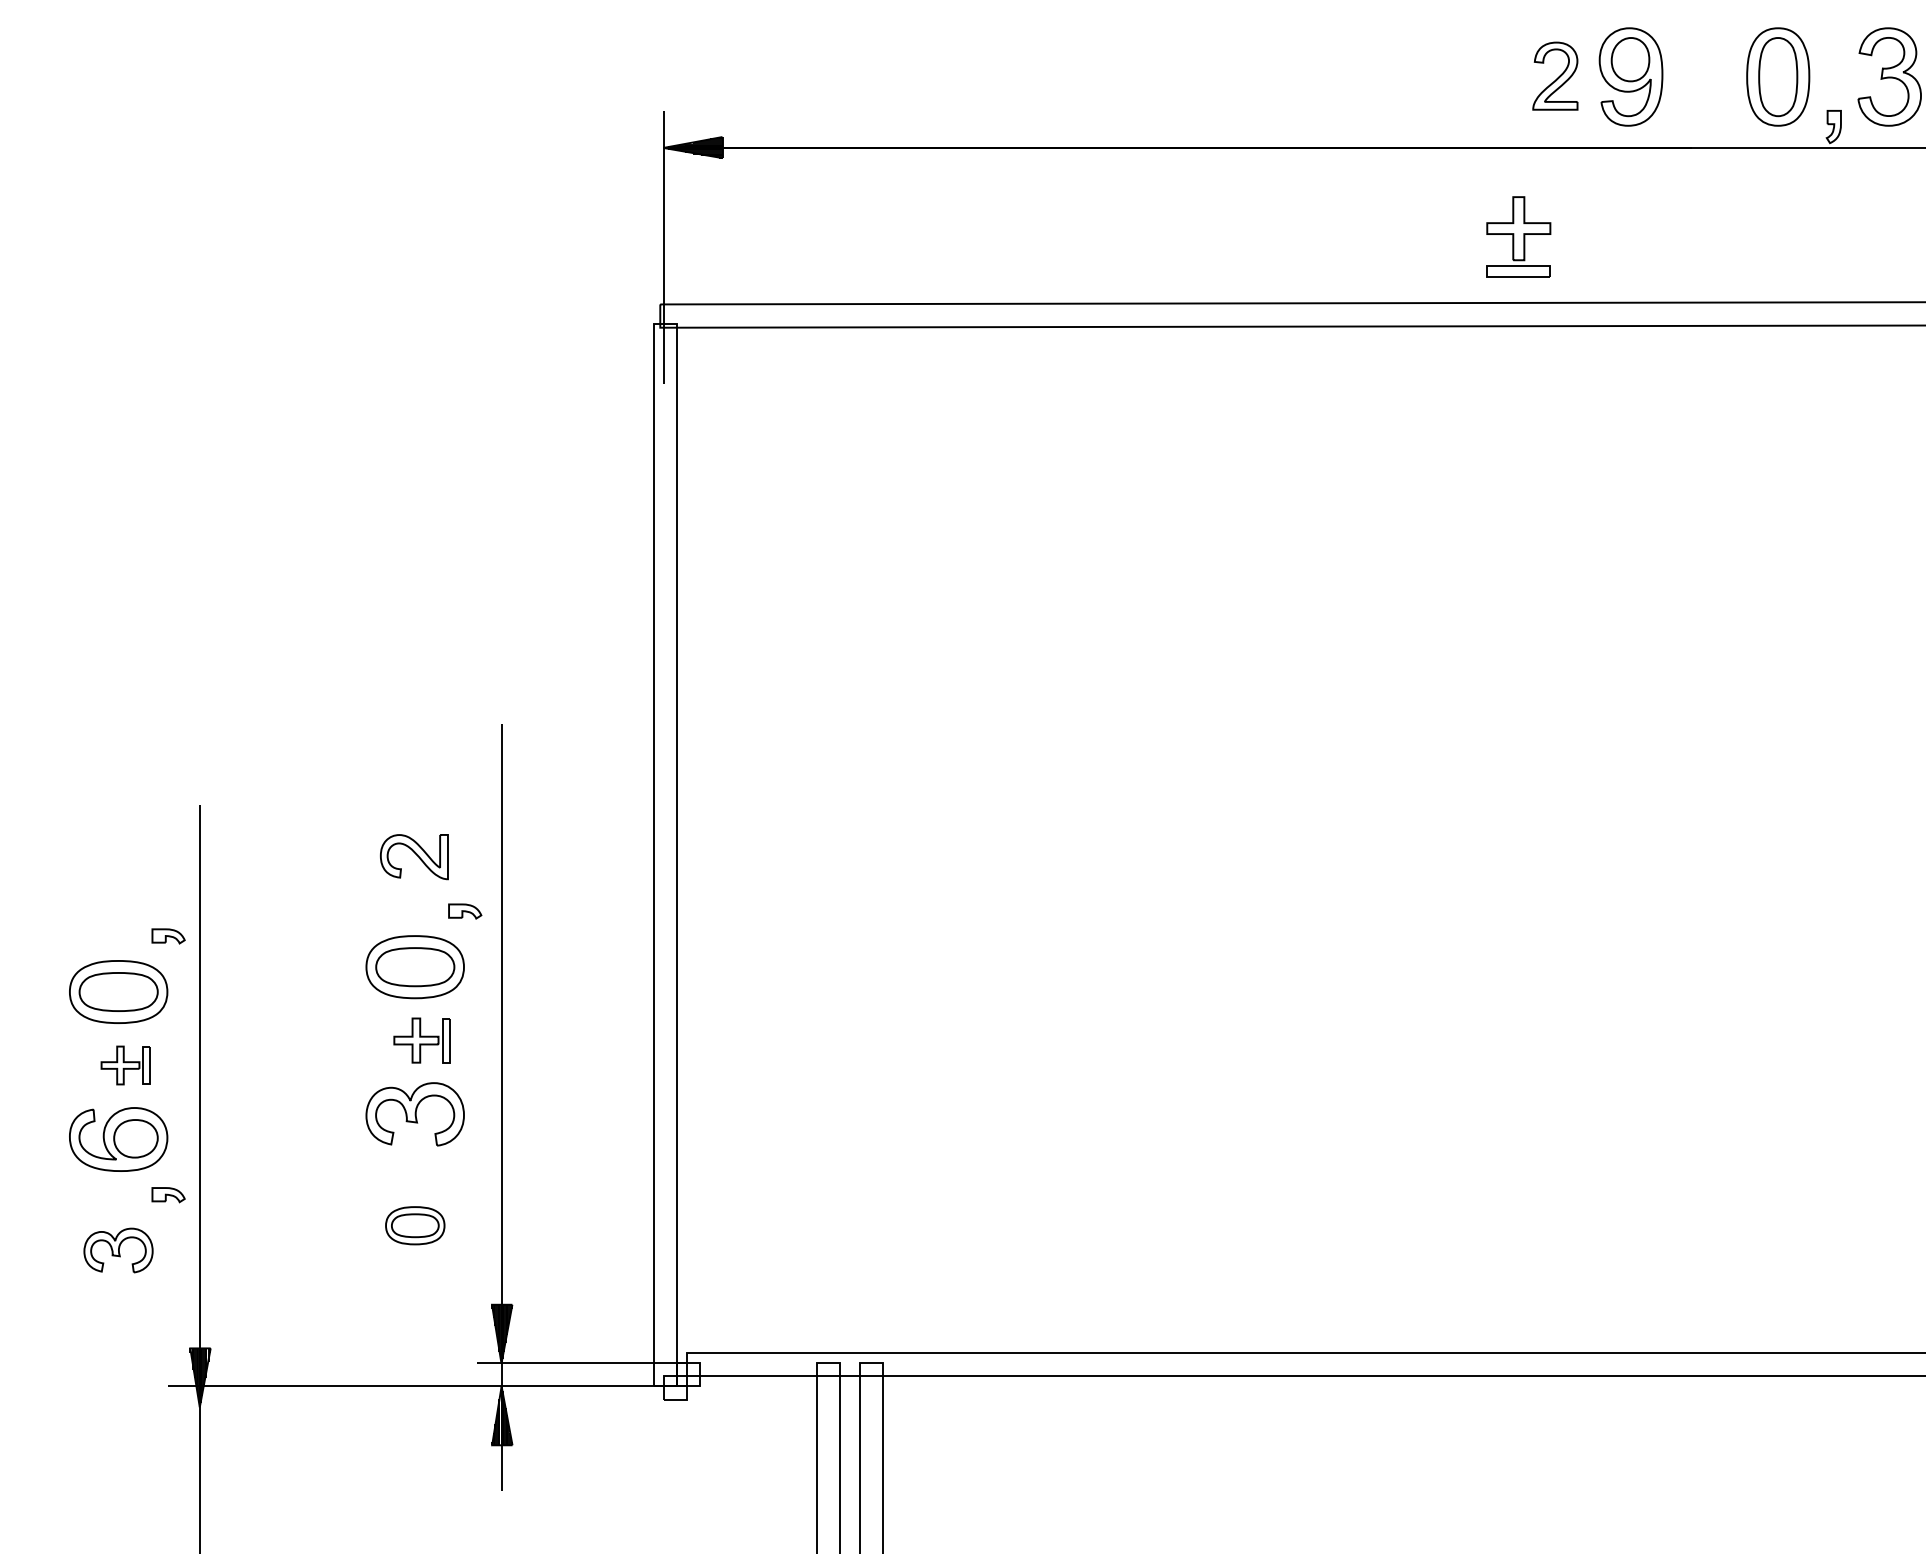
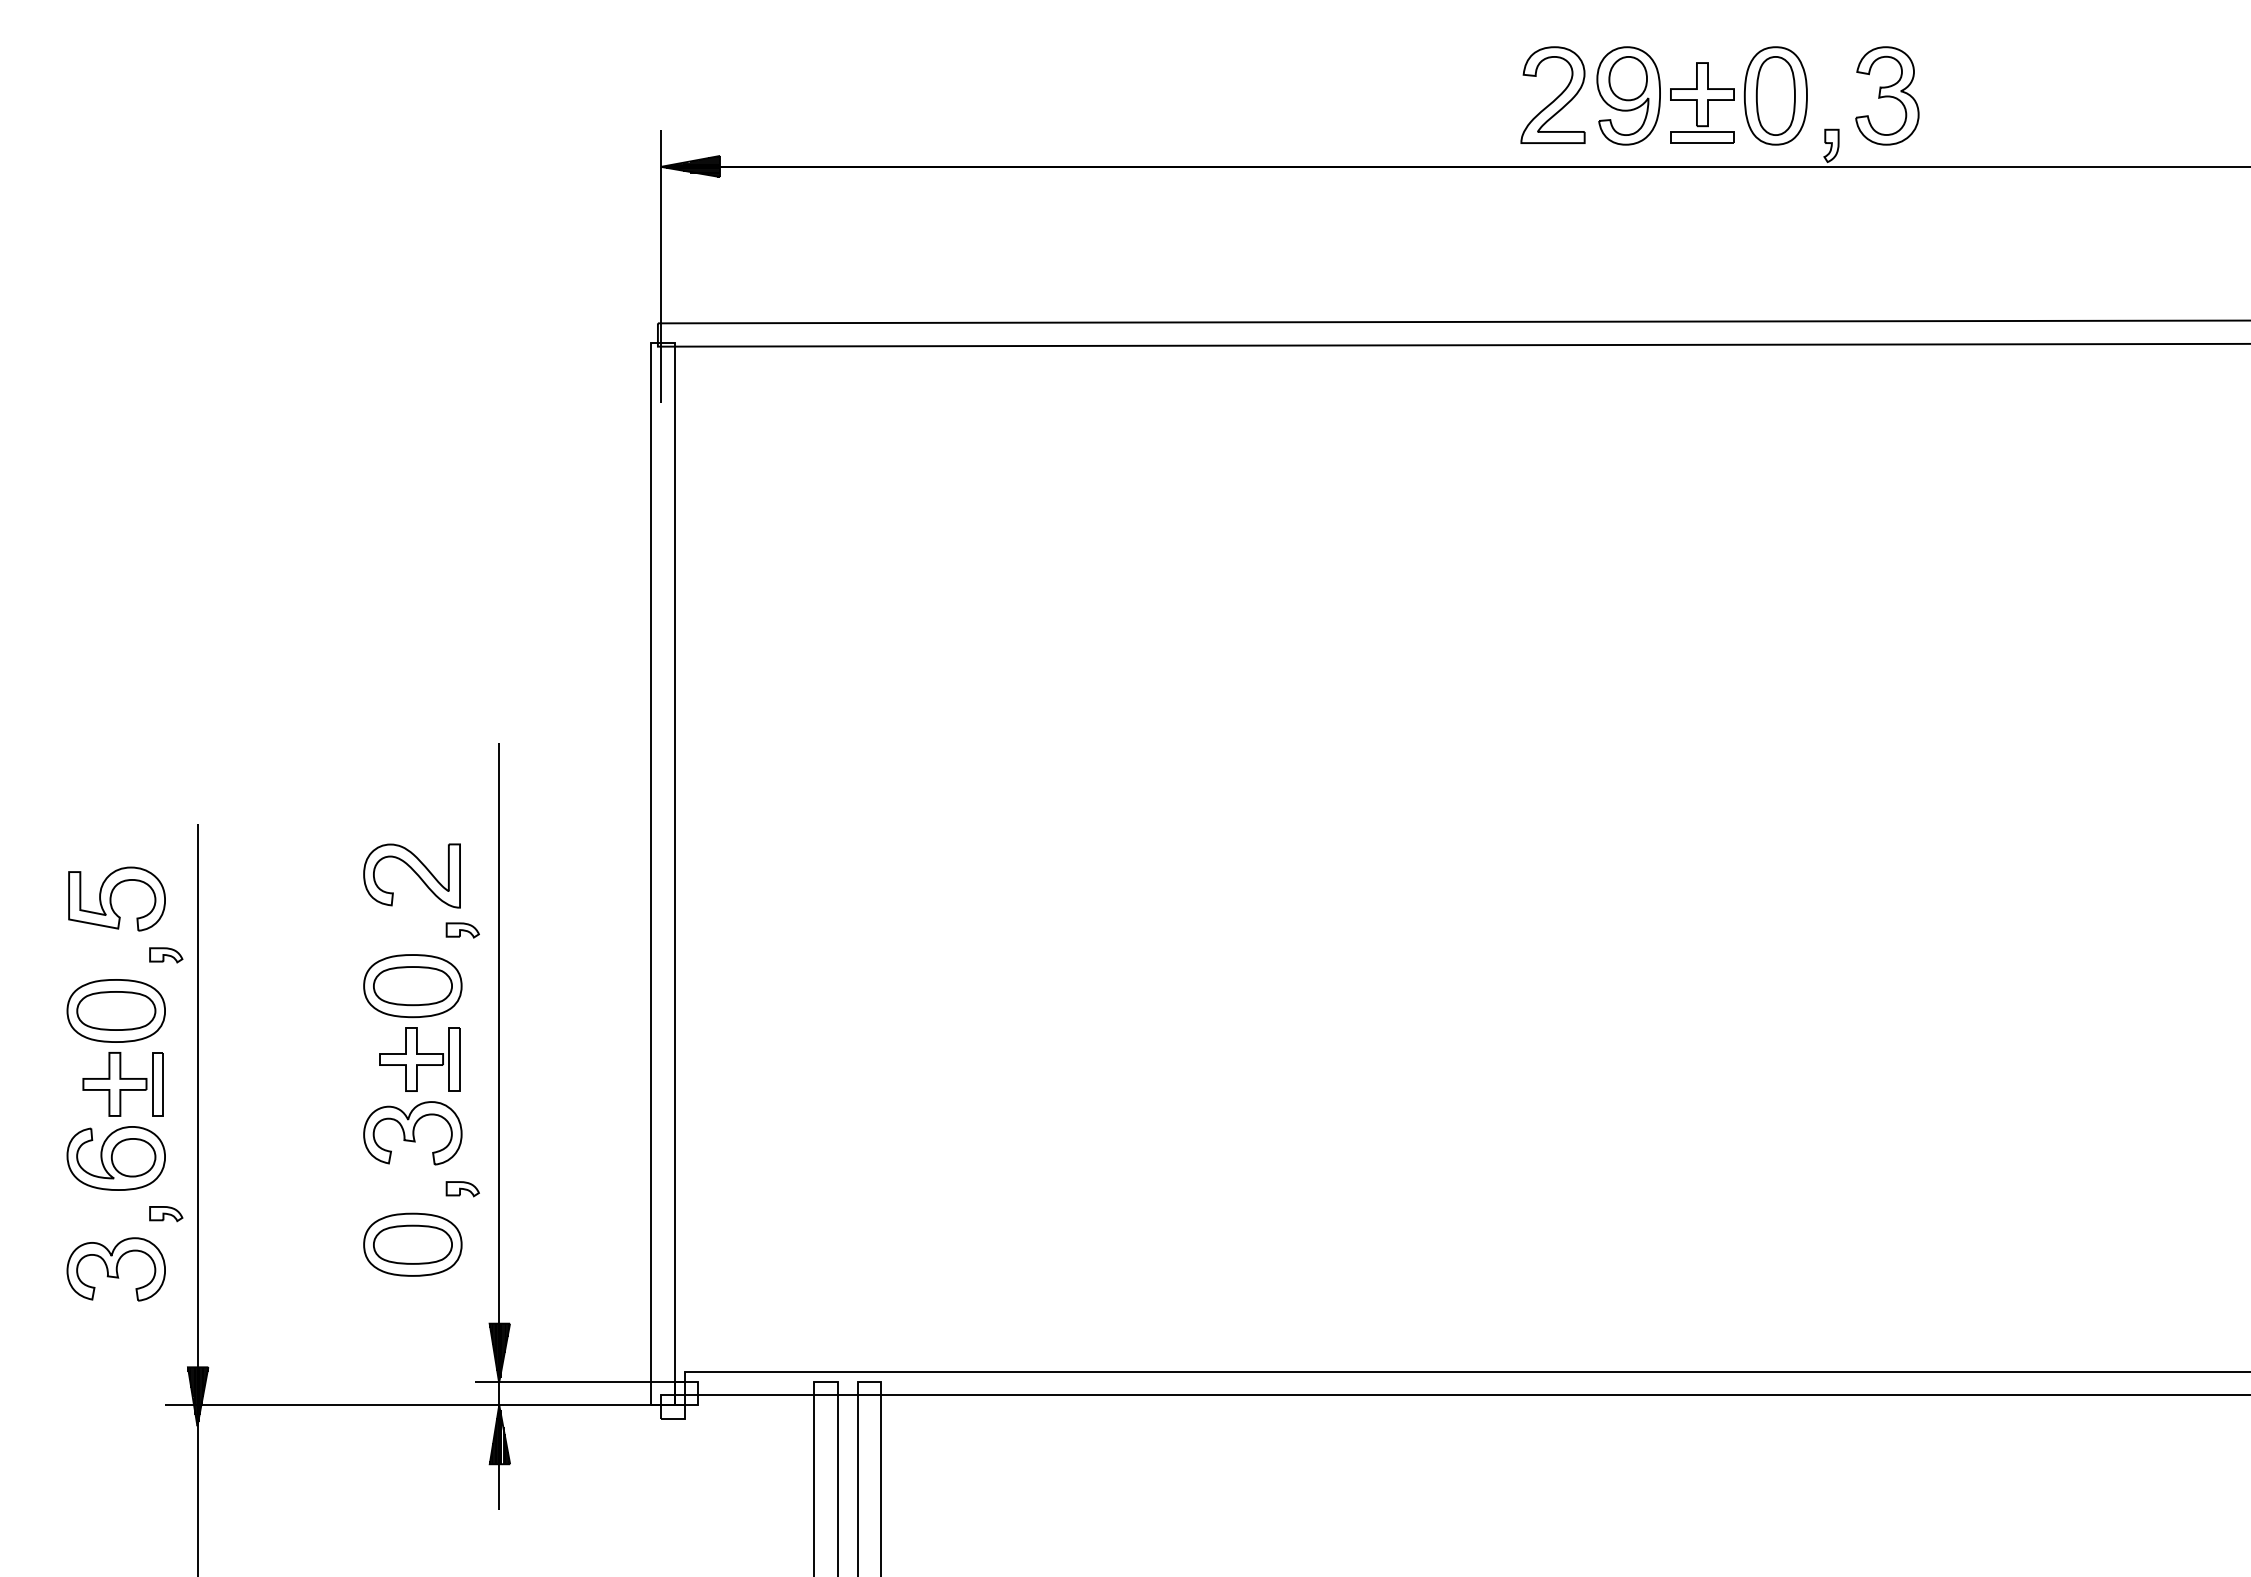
part: (1554, 75) -> (1552, 94), size x1.43
part: (1518, 236) -> (1702, 102), moved
part: (413, 856) -> (411, 875), size x1.43
part: (118, 879) -> (116, 898), added
part: (421, 1040) -> (419, 1059), size x1.43
part: (124, 1065) -> (122, 1084), size x1.67
part: (464, 1170) -> (462, 1189), added
part: (414, 1225) -> (412, 1244), size x1.67
part: (117, 1250) -> (115, 1269), size x1.43

